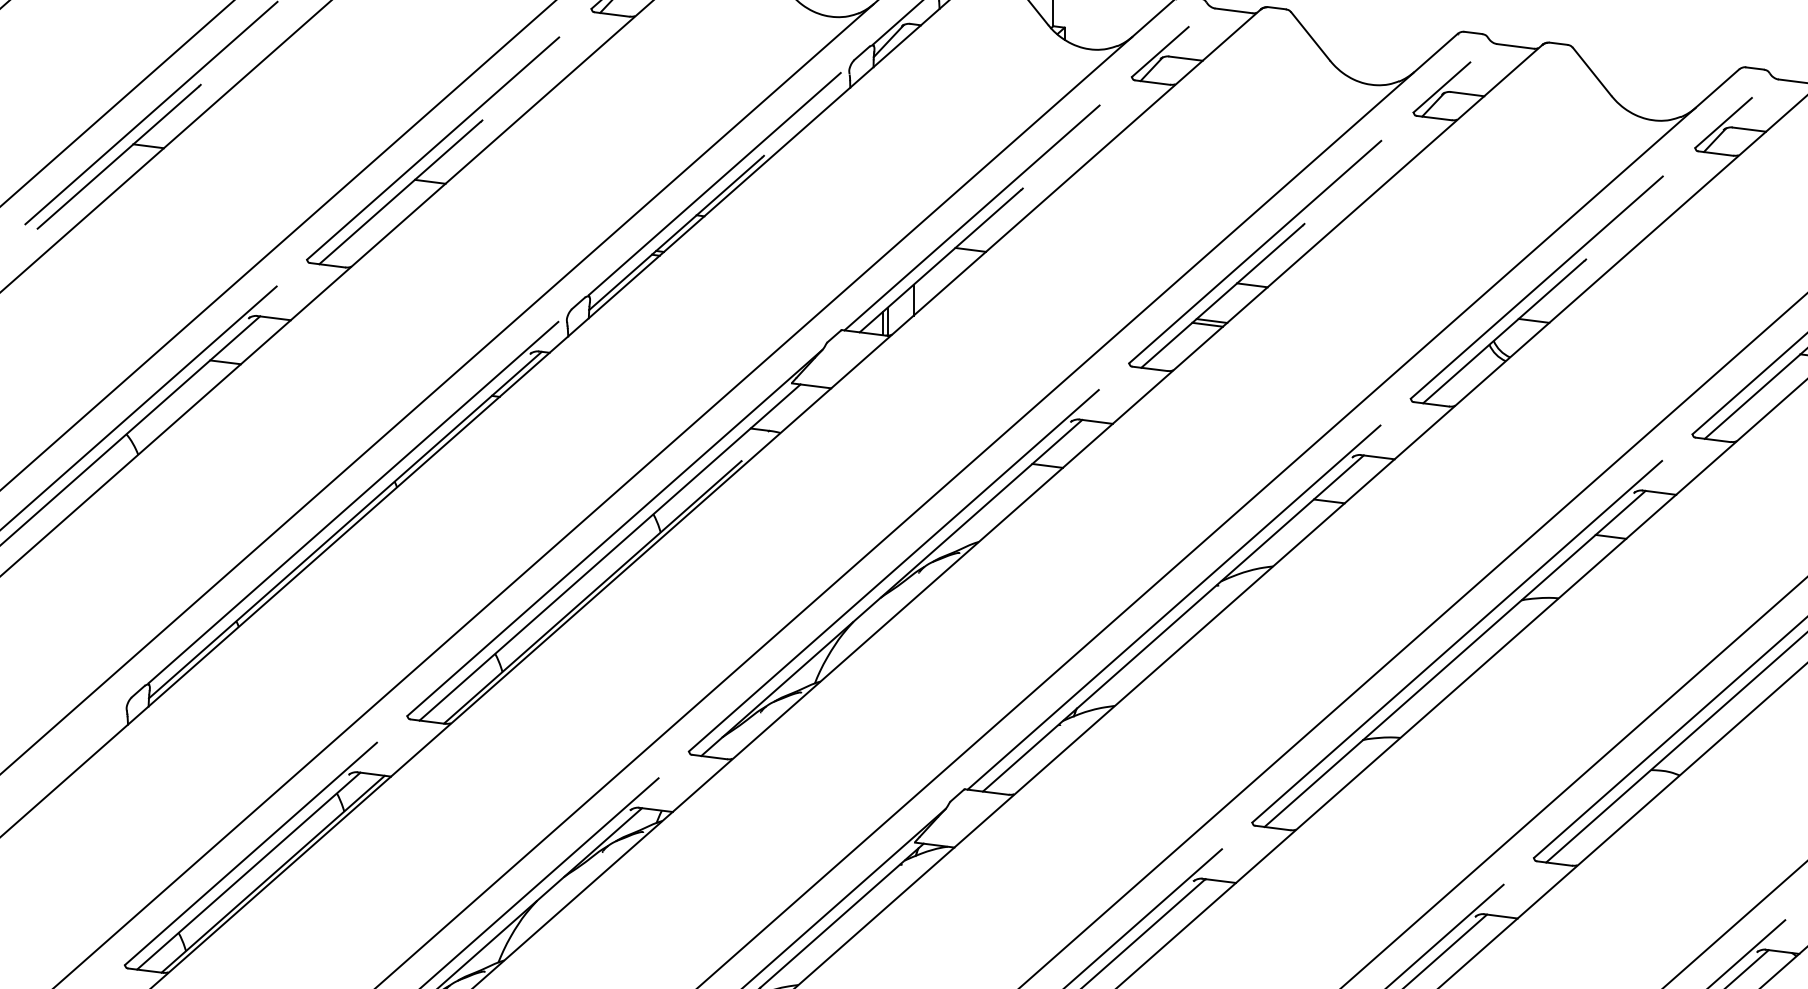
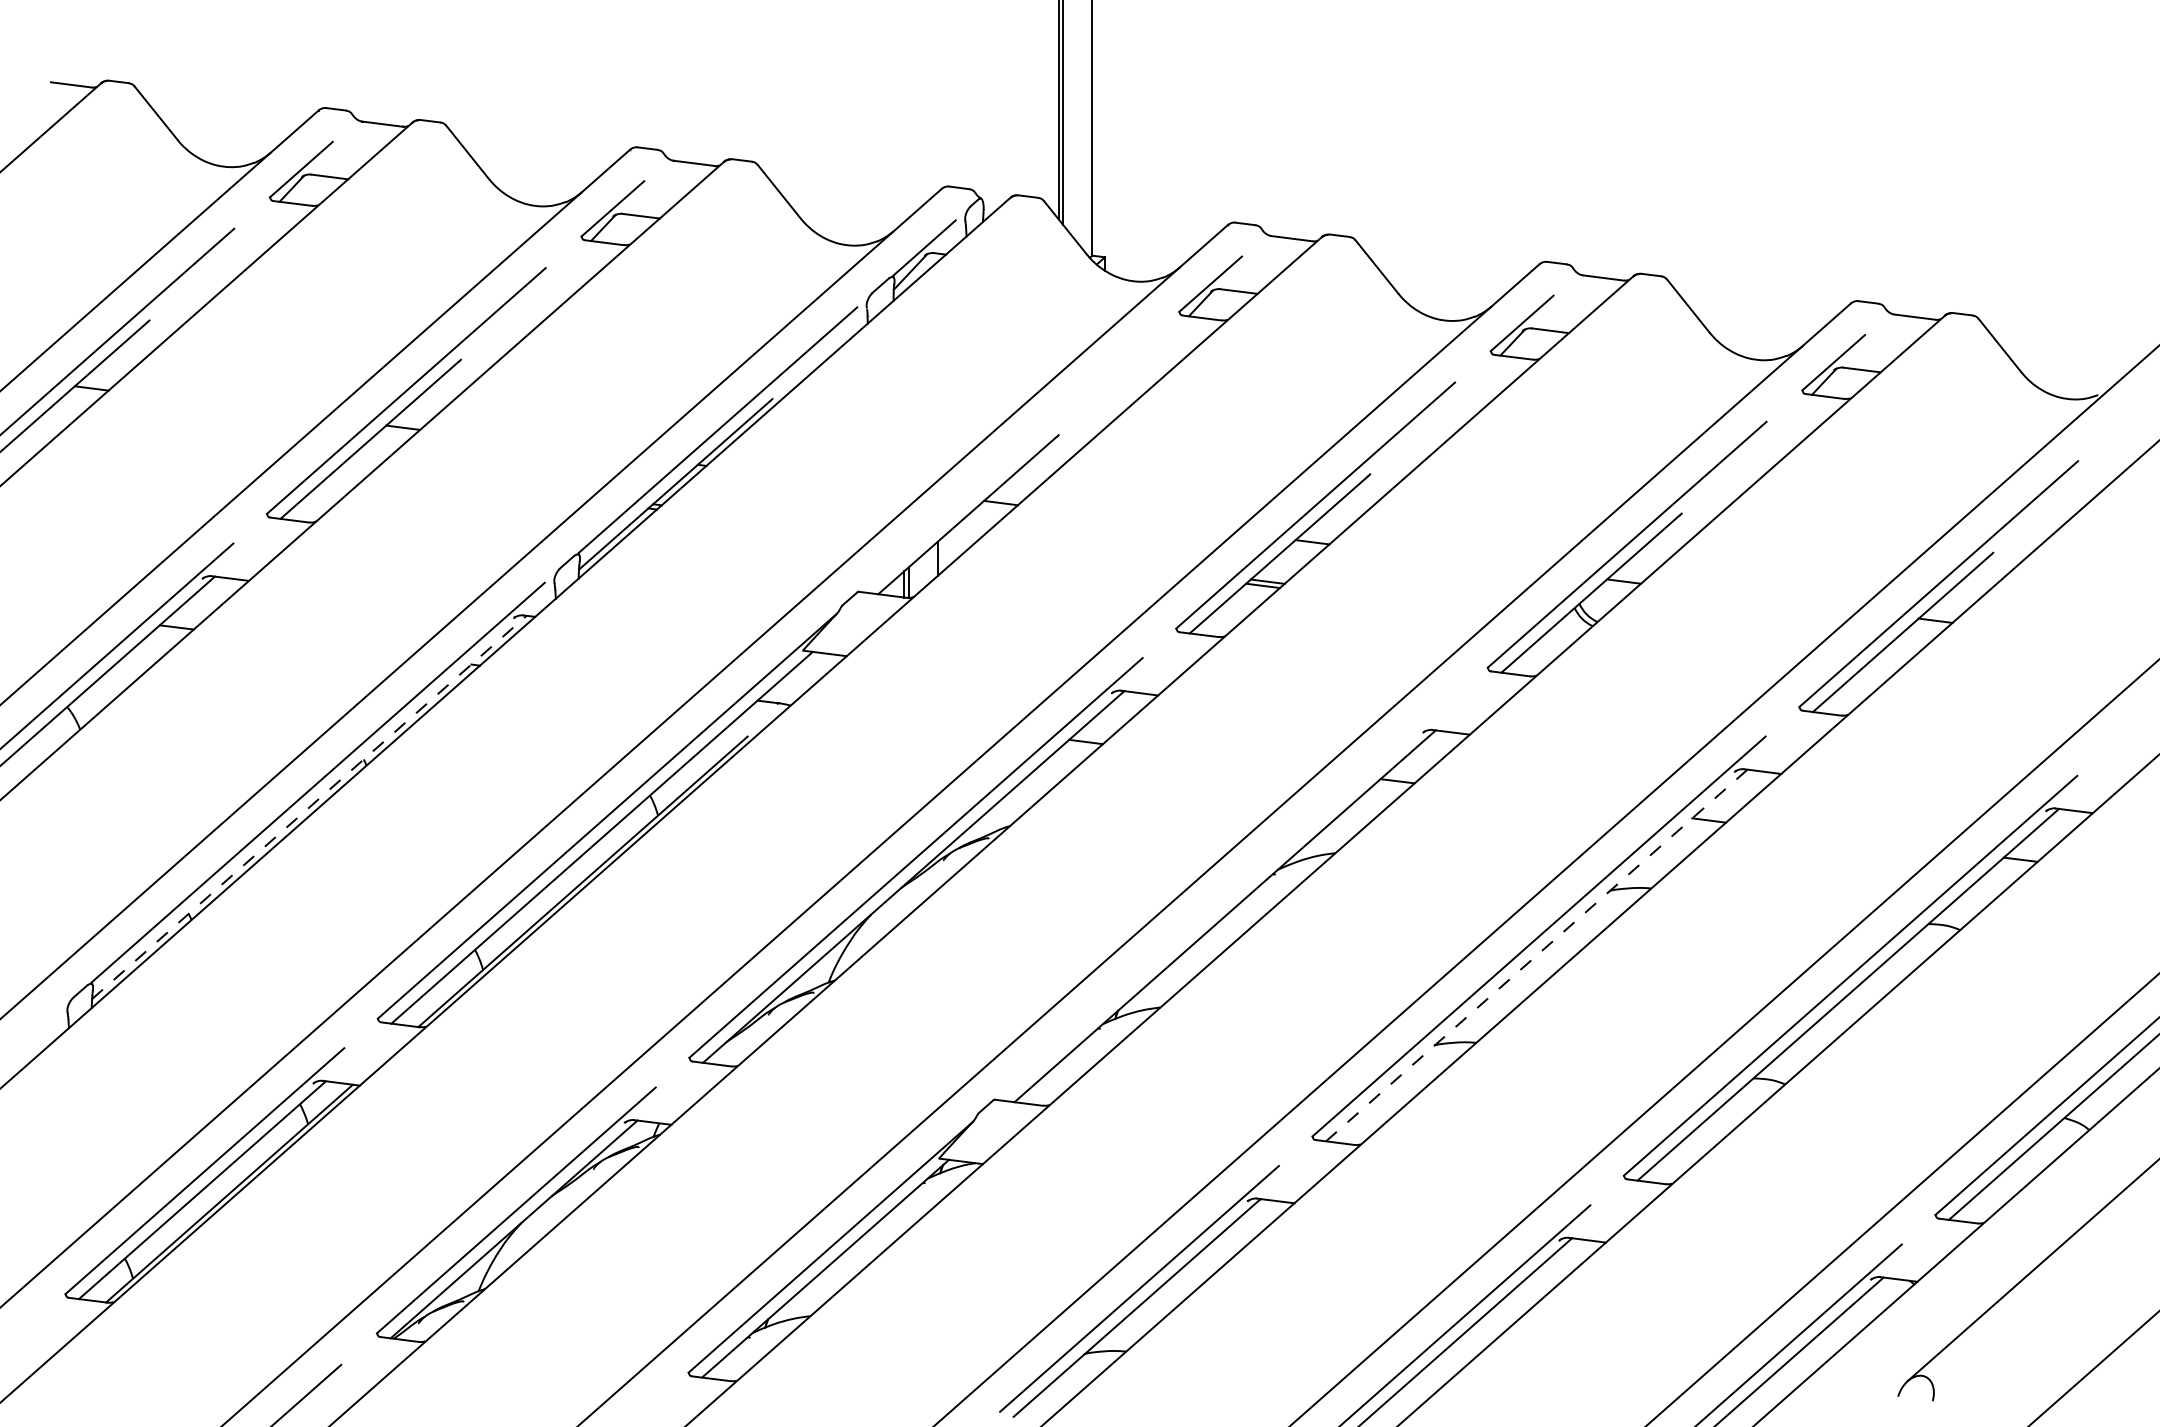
line: (972, 217) -> (1002, 467), removed
line: (345, 525) -> (309, 807), solid -> dashed
line: (1173, 607) -> (1225, 898), removed
line: (1454, 658) -> (1536, 955), solid -> dashed

